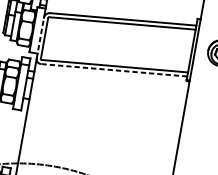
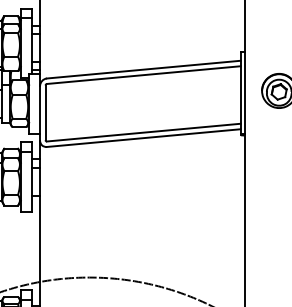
line: (40, 37) -> (40, 112), dashed -> solid
line: (113, 70) -> (143, 138), dashed -> solid

